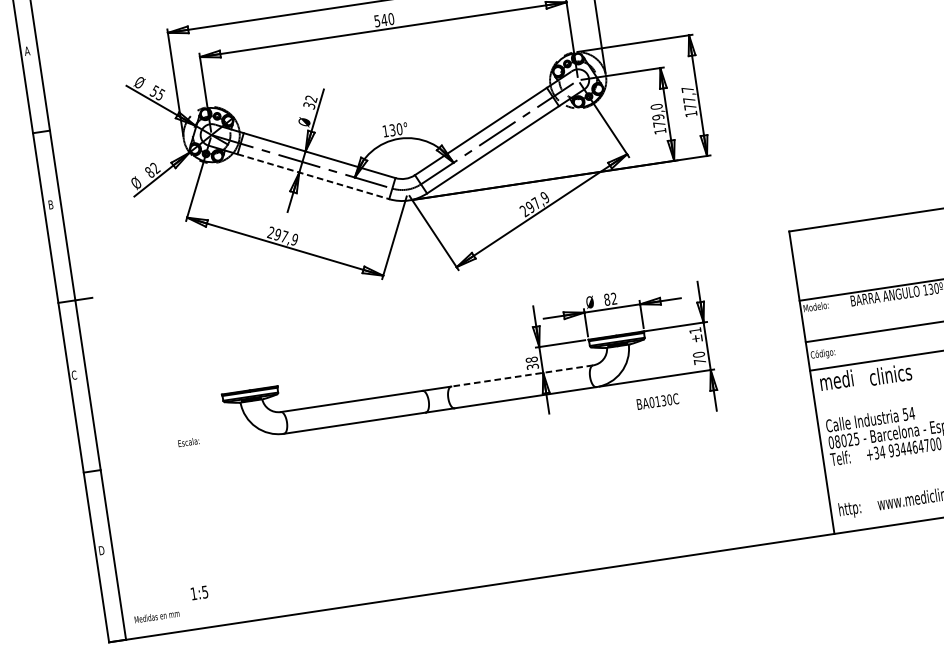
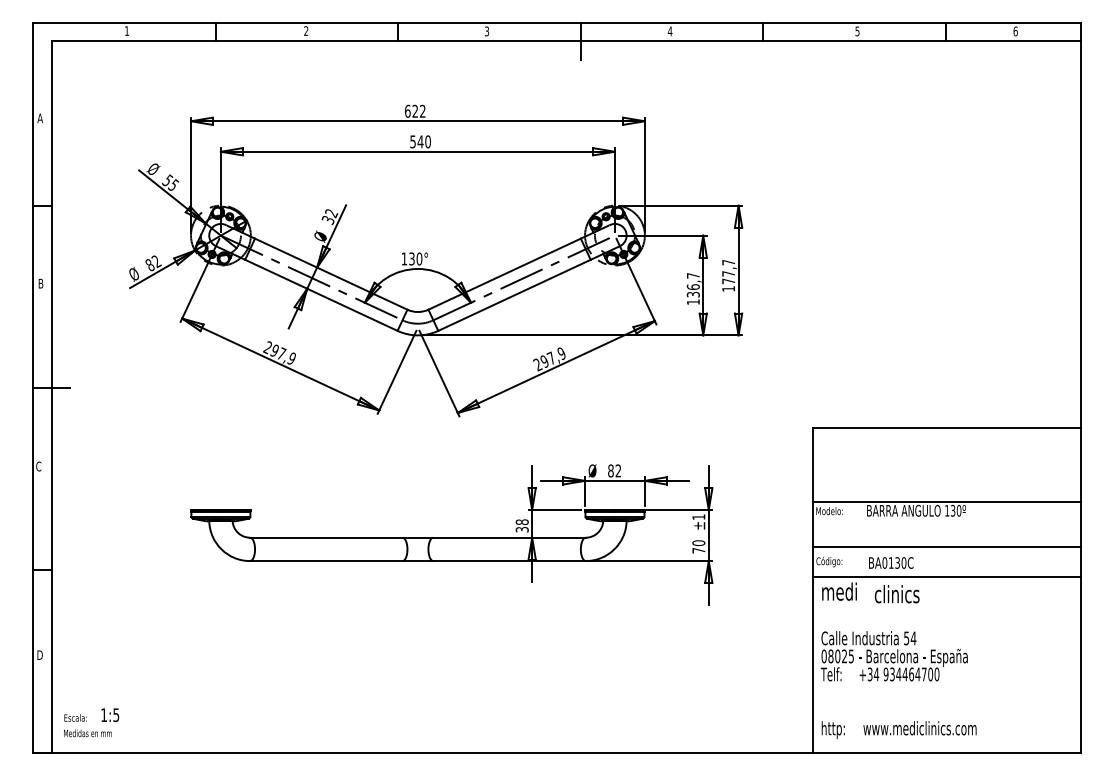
text: (657, 115) -> (692, 285), 179,0 -> 136,7
line: (313, 176) -> (321, 295), dashed -> solid
line: (522, 375) -> (509, 537), dashed -> solid
text: (658, 401) -> (891, 562), moved
text: (188, 441) -> (75, 717), moved
text: (199, 593) -> (110, 715), moved

